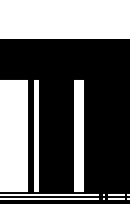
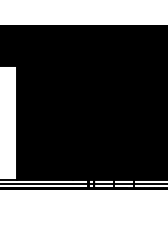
fill: (35, 136) -> (23, 122), added
fill: (79, 136) -> (67, 122), added

